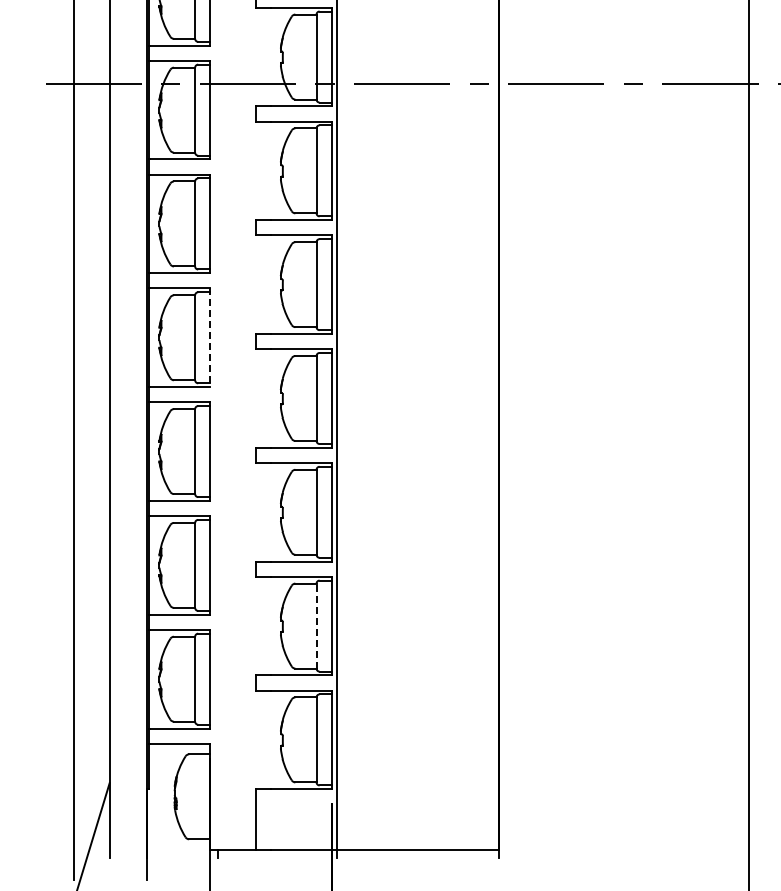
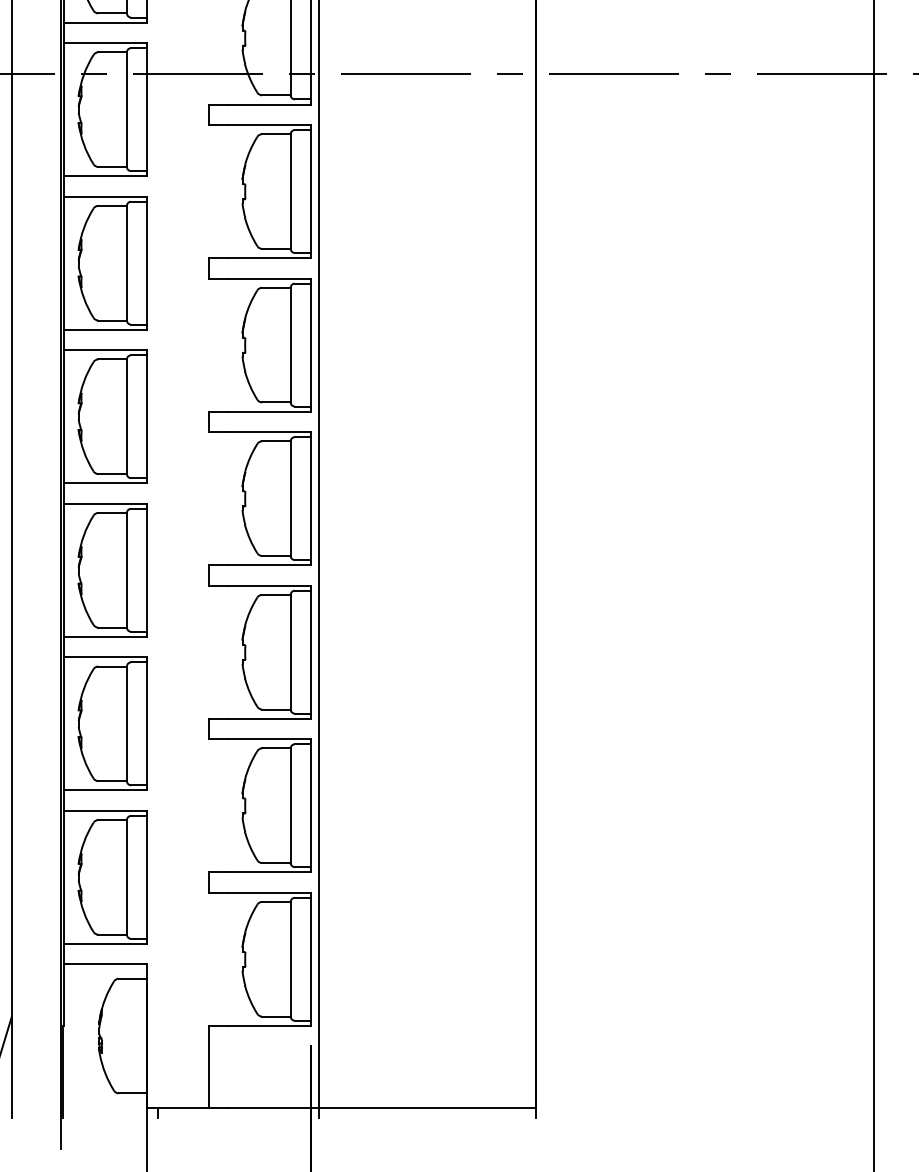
line: (210, 338) -> (147, 417), dashed -> solid
line: (316, 625) -> (290, 804), dashed -> solid

